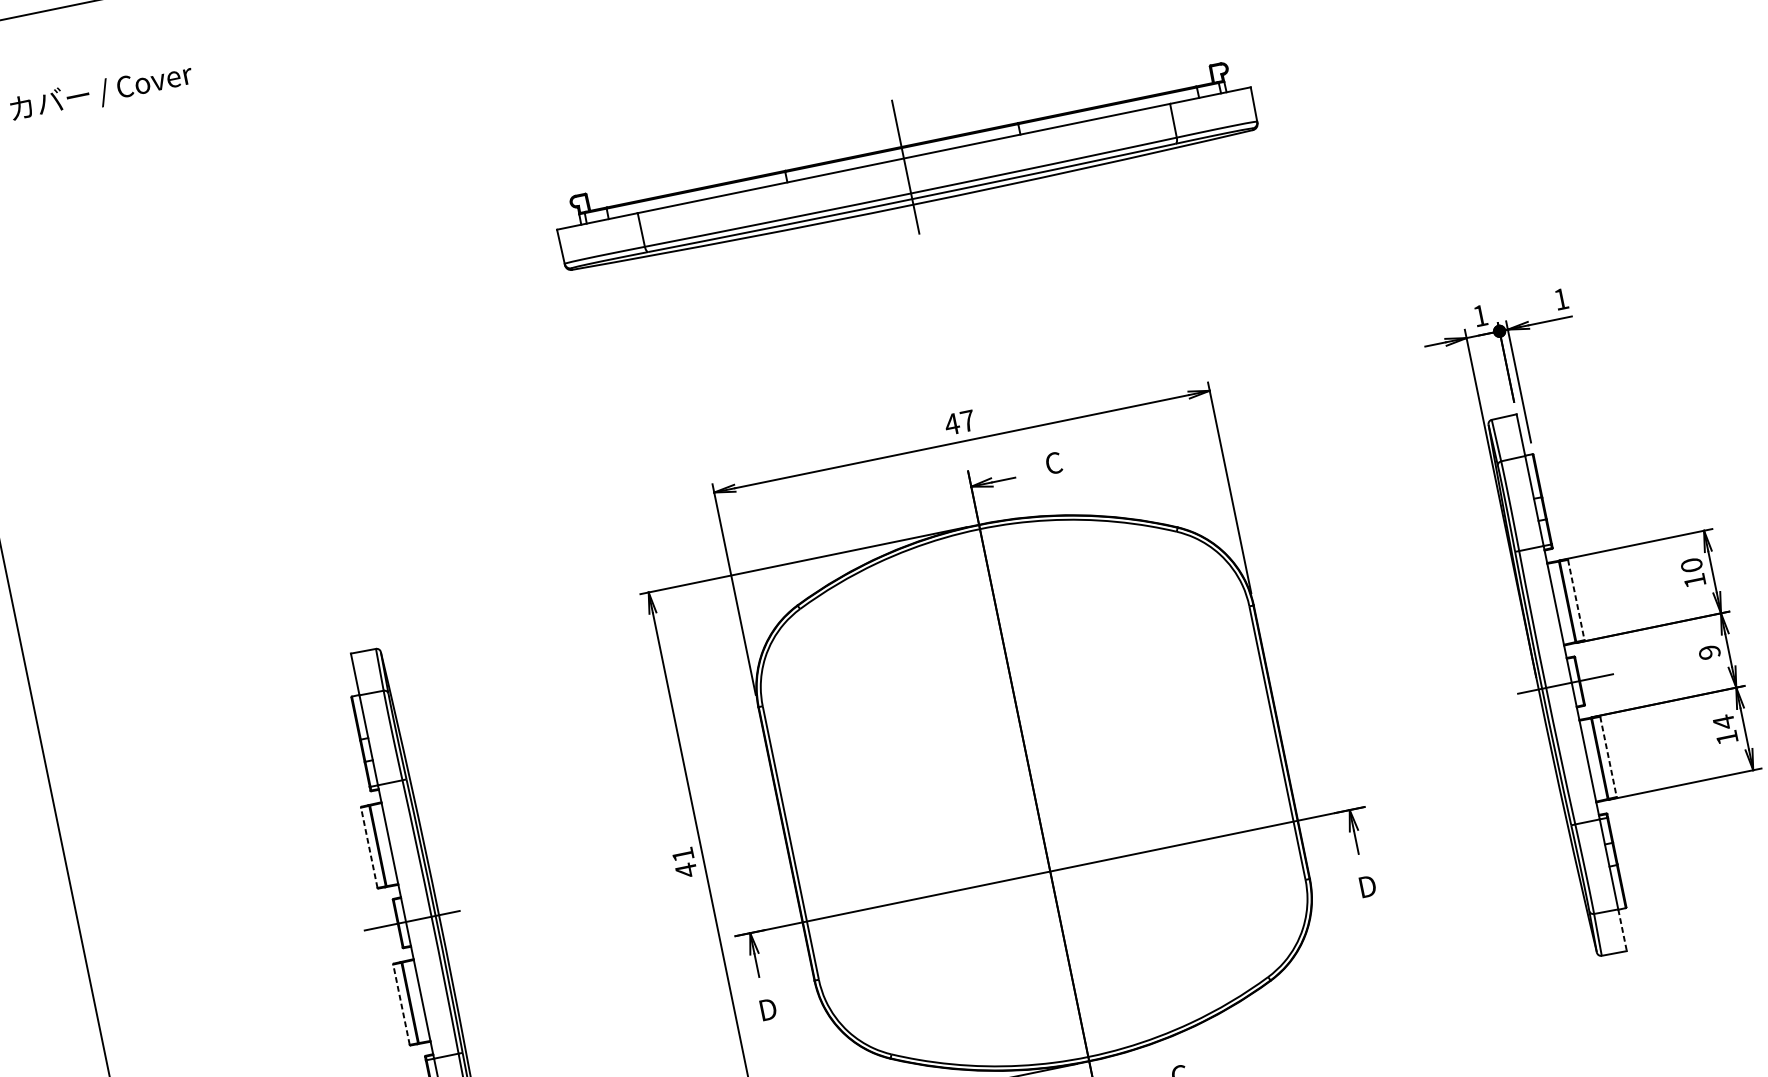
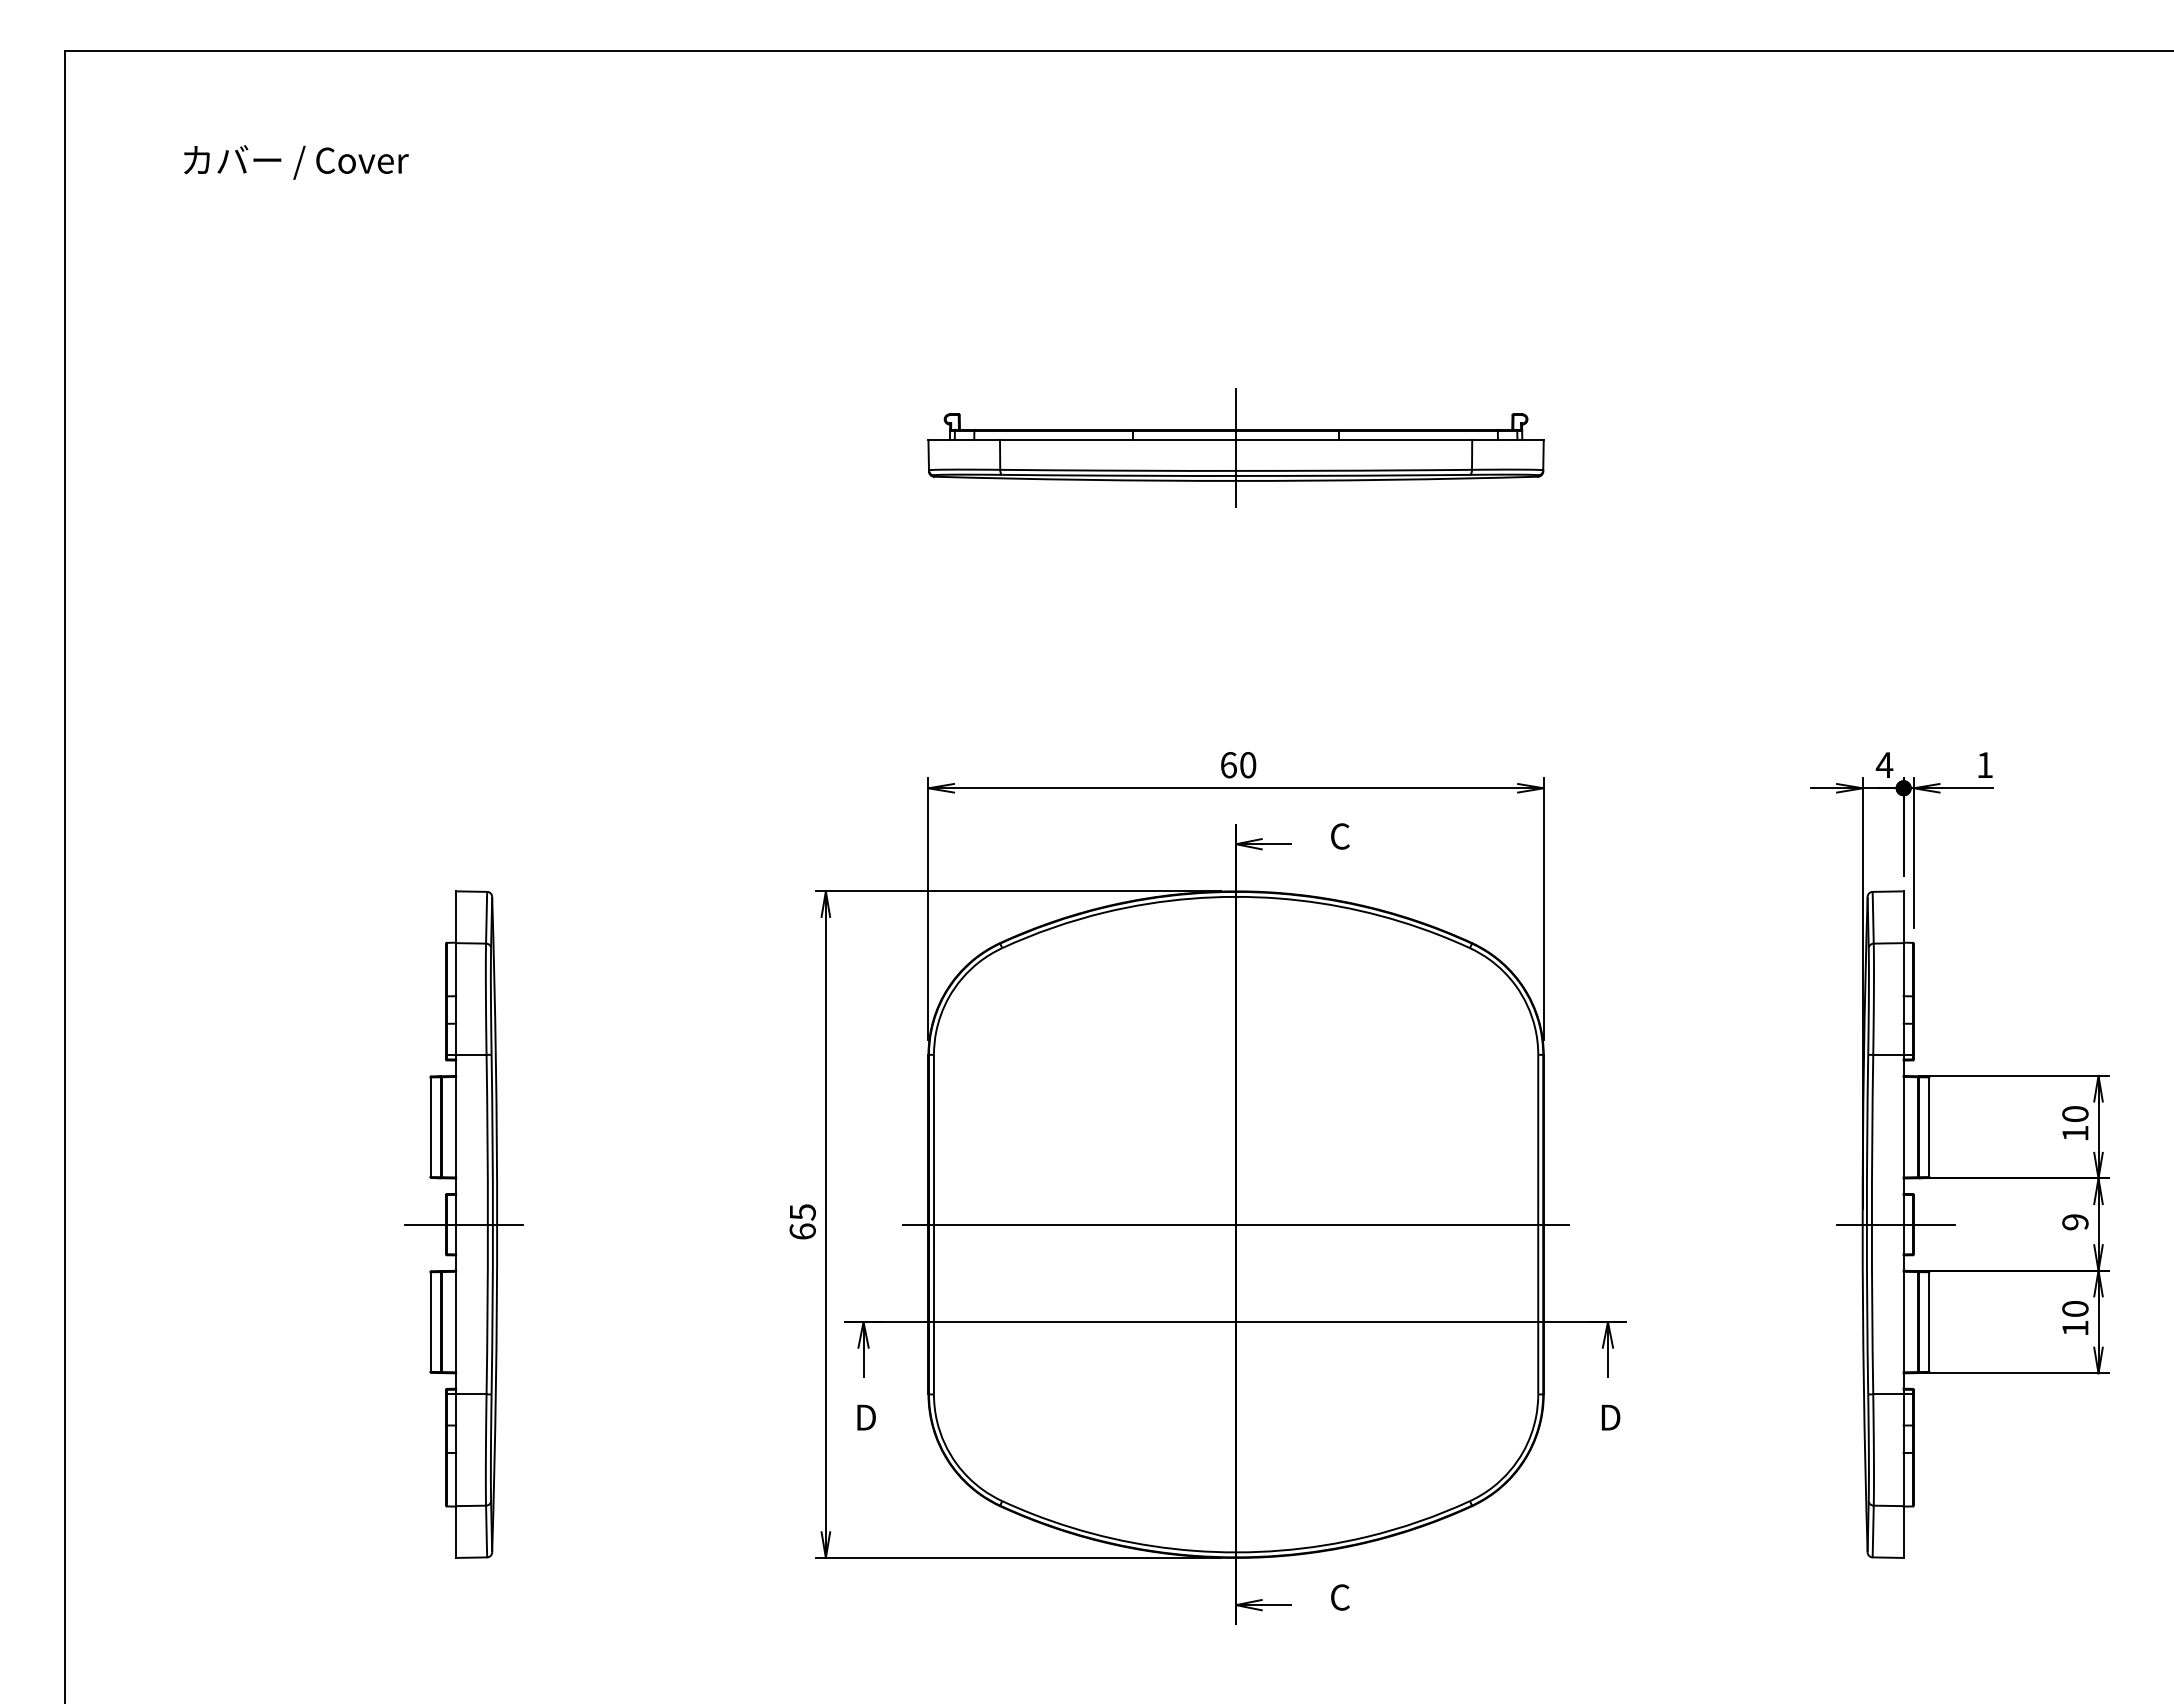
part: (905, 167) -> (1235, 447), size x0.71
text: (1480, 315) -> (1884, 764), 1 -> 4
text: (959, 423) -> (1237, 765), 47 -> 60
line: (1576, 600) -> (1929, 1127), dashed -> solid
text: (1723, 721) -> (2075, 1308), 14 -> 10
line: (1608, 757) -> (1929, 1322), dashed -> solid
line: (1033, 793) -> (1235, 1224), added
line: (369, 848) -> (430, 1127), dashed -> solid
text: (684, 863) -> (802, 1222), 41 -> 65
line: (1622, 930) -> (1903, 1532), dashed -> solid
line: (401, 1005) -> (430, 1322), dashed -> solid

